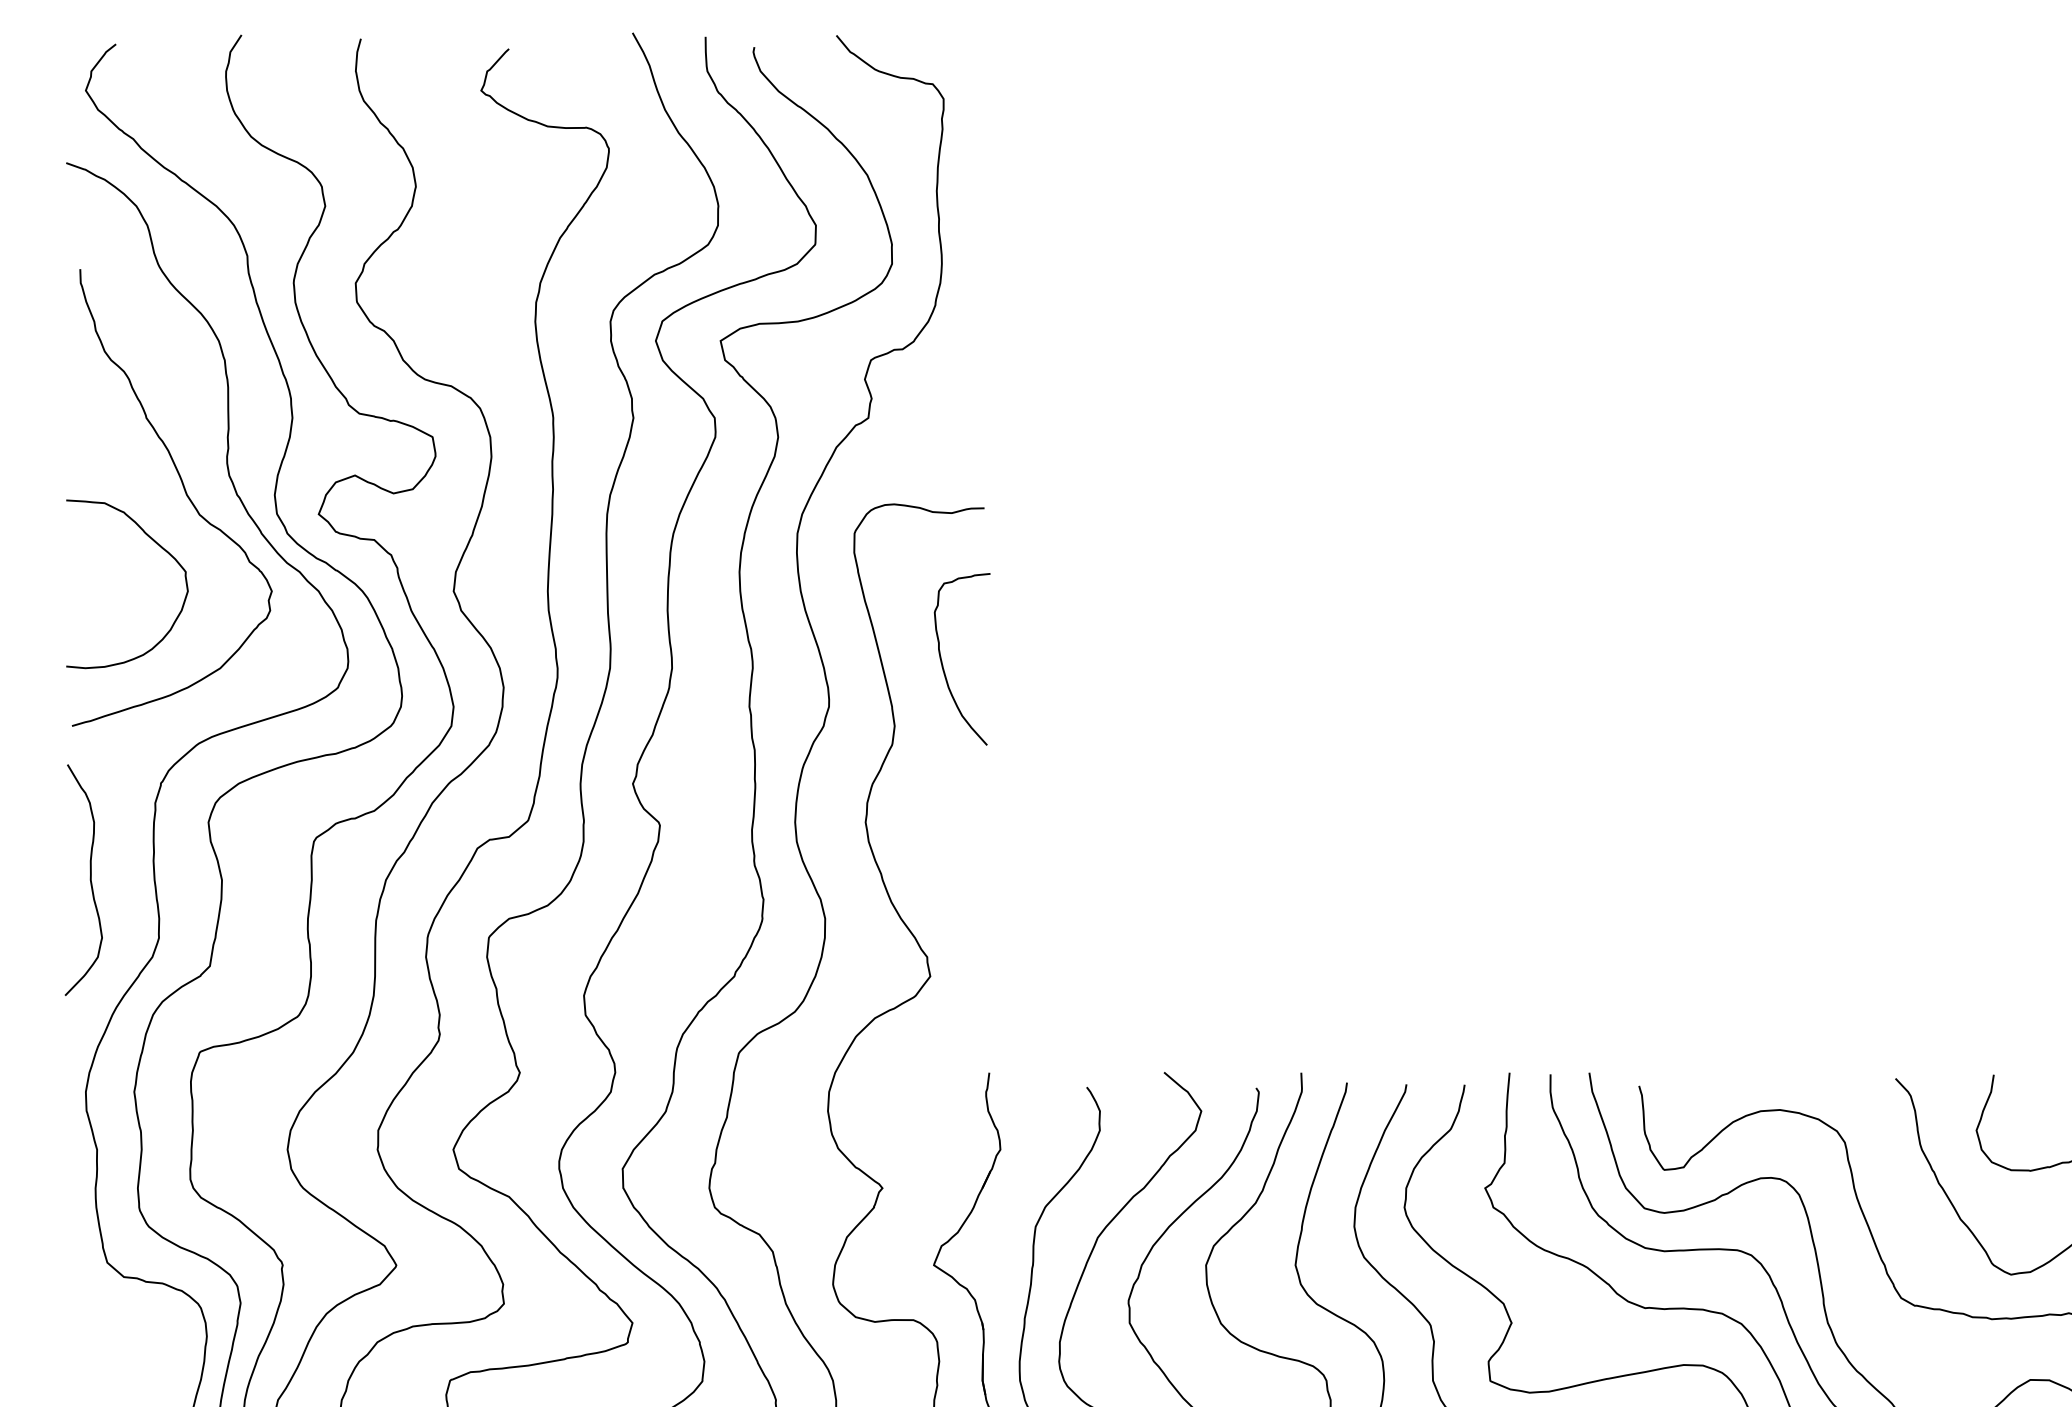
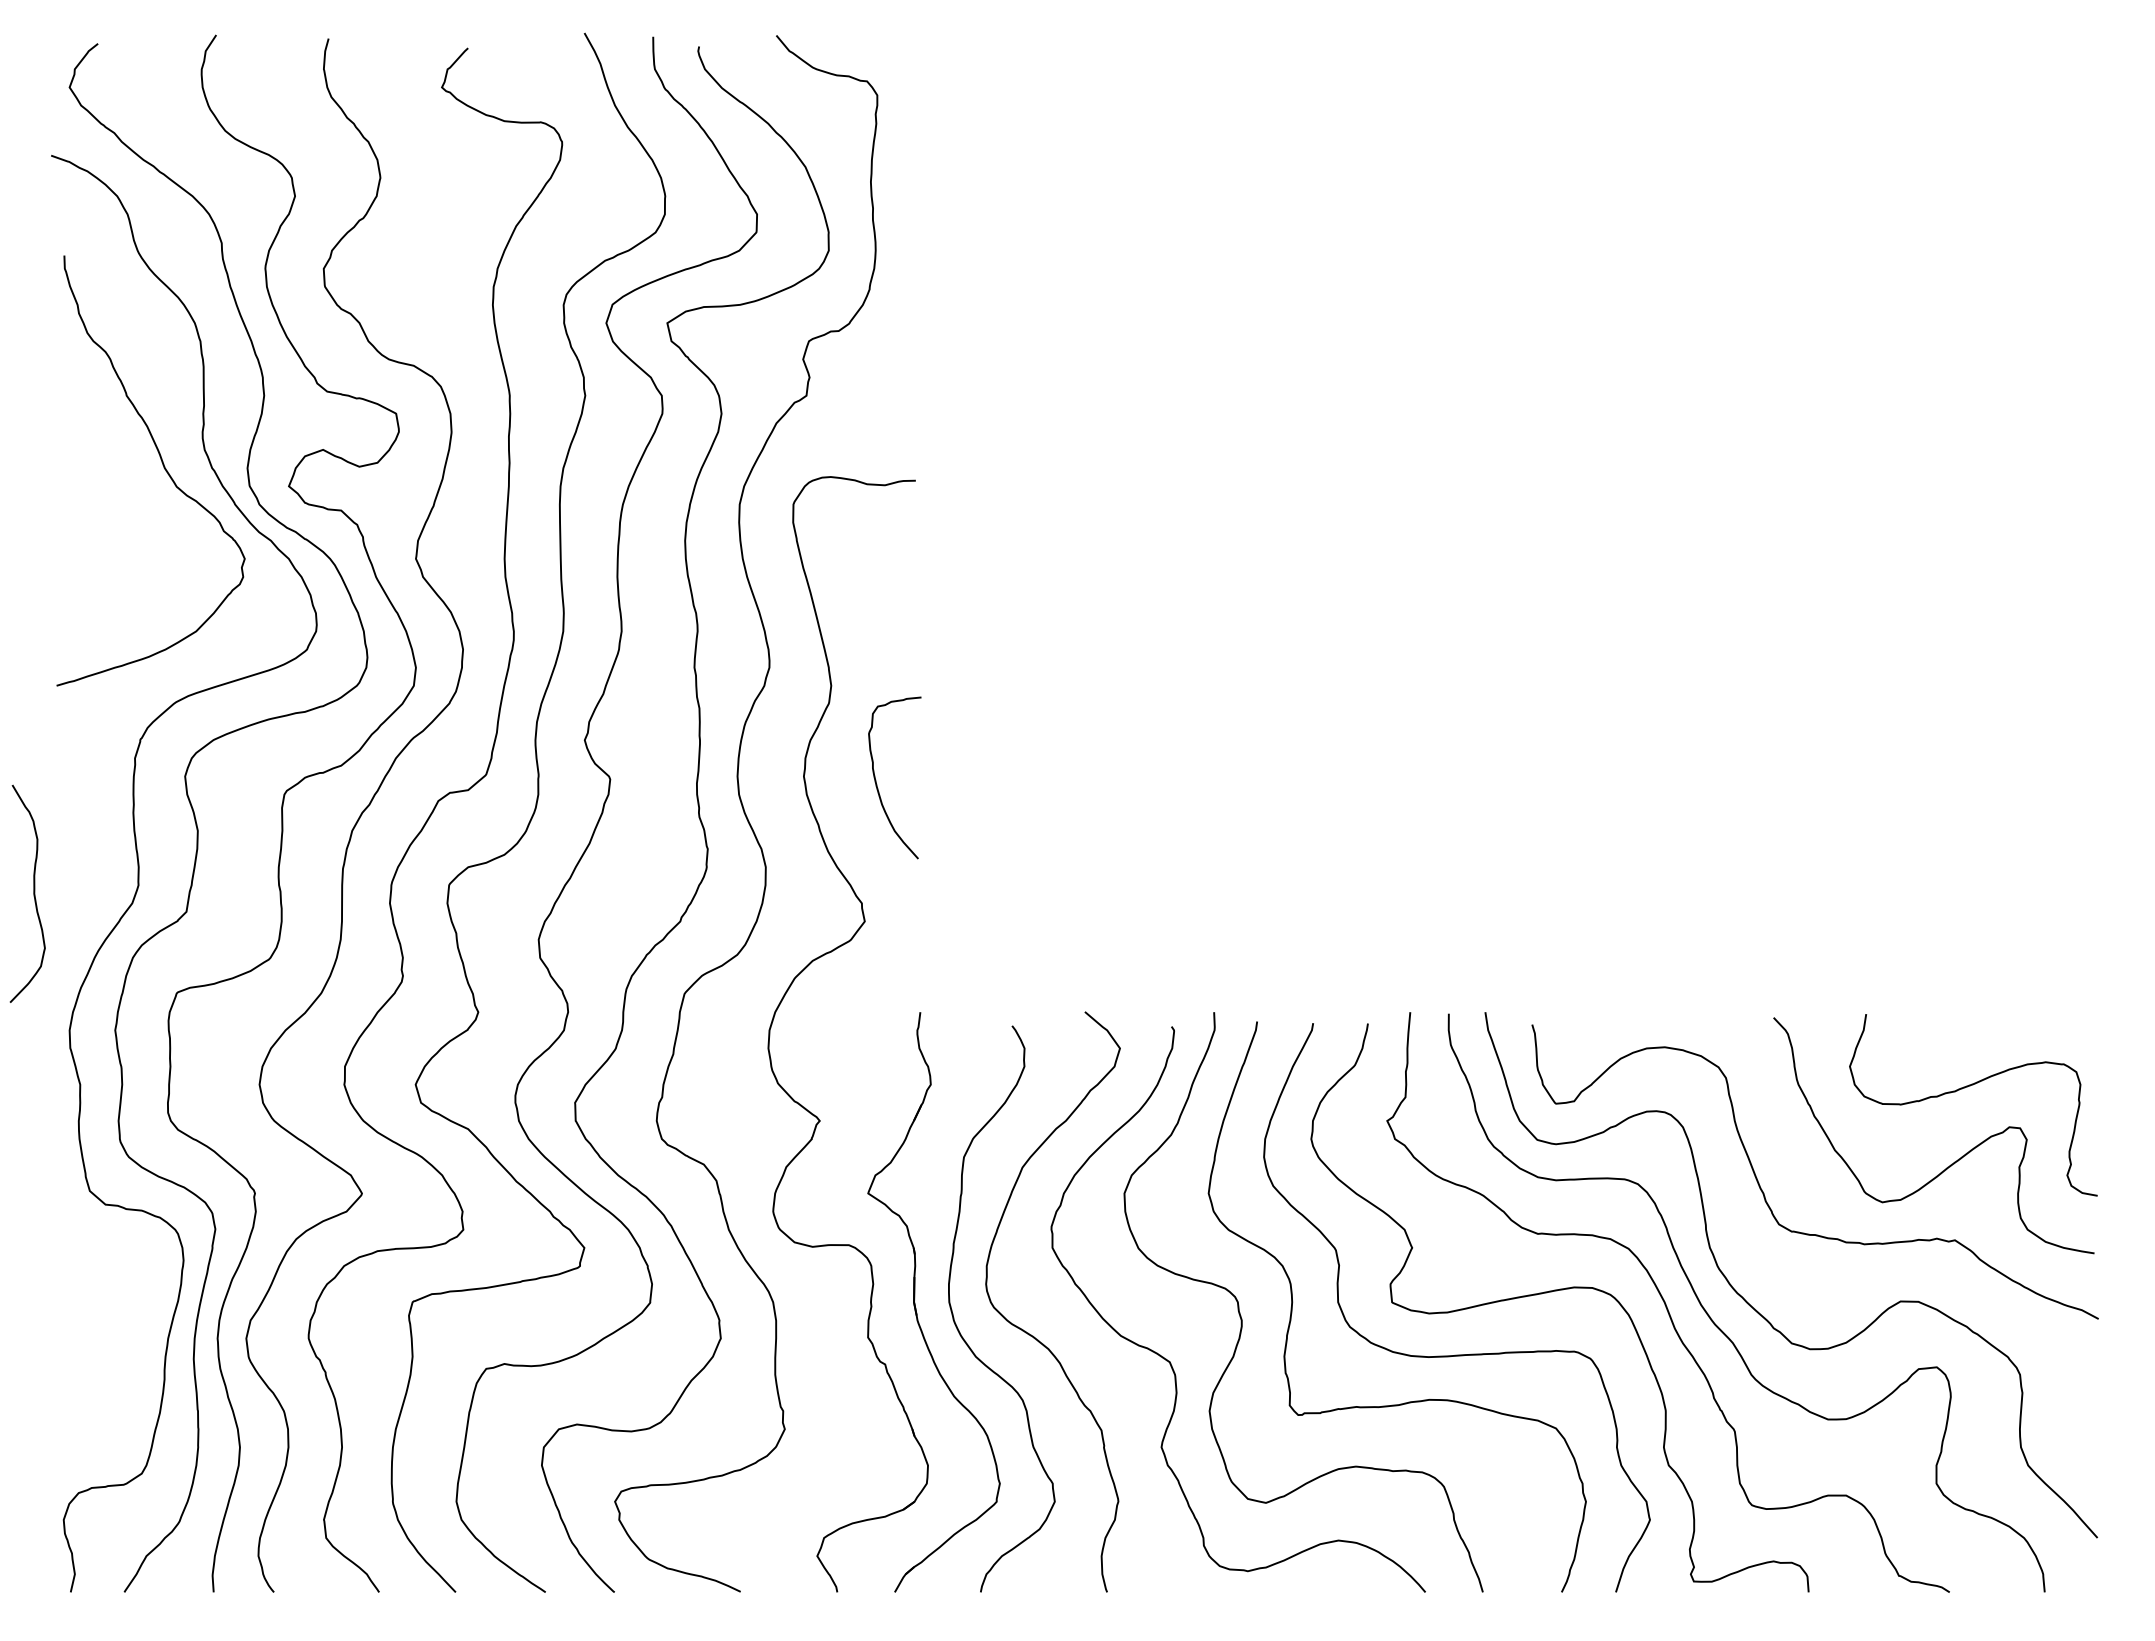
curve: (162, 549) -> (141, 519), removed
curve: (942, 662) -> (876, 780), moved
curve: (89, 879) -> (33, 893), moved

